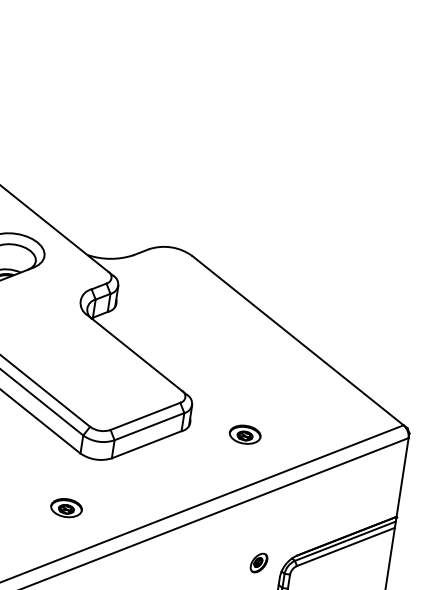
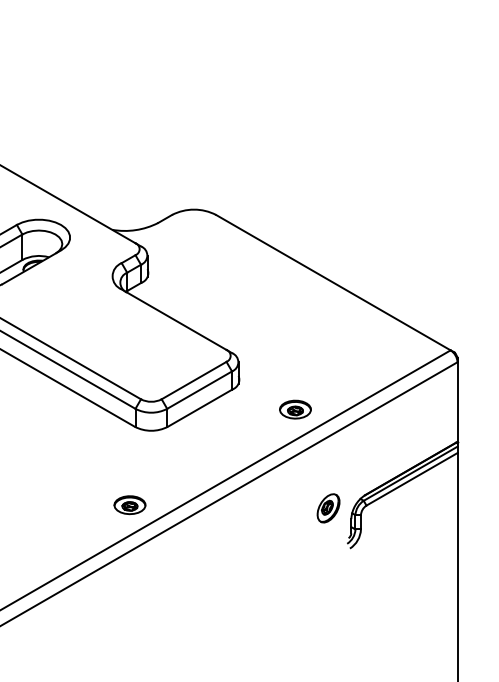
part: (245, 434) -> (295, 409), moved
part: (66, 508) -> (129, 505), moved
part: (258, 563) -> (328, 508), size x1.43

